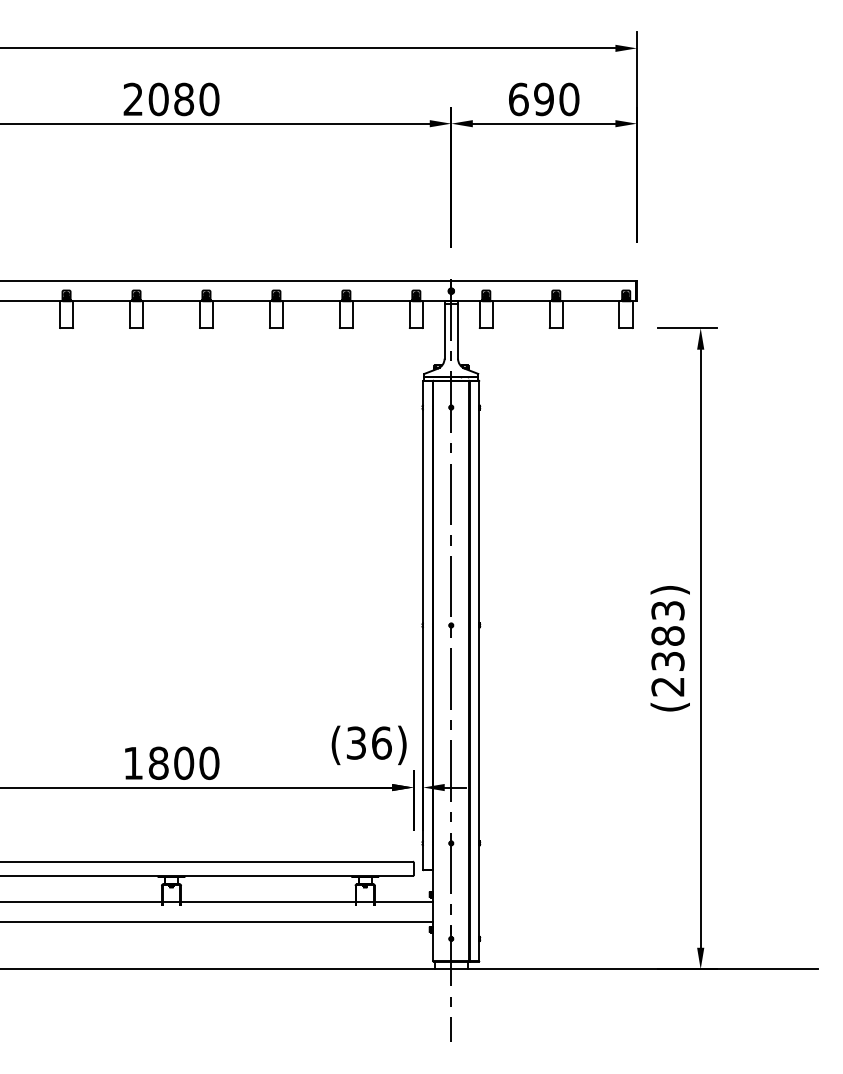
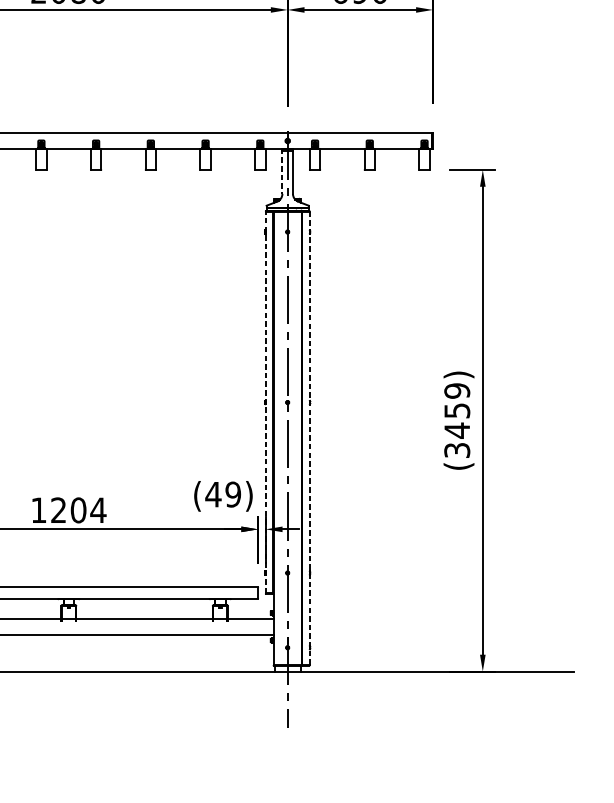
line: (444, 330) -> (282, 171), solid -> dashed
line: (423, 624) -> (265, 401), solid -> dashed
text: (667, 648) -> (456, 420), (2383) -> (3459)
line: (479, 671) -> (309, 438), solid -> dashed
text: (368, 742) -> (222, 494), (36) -> (49)
text: (183, 762) -> (78, 509), 1800 -> 1204

